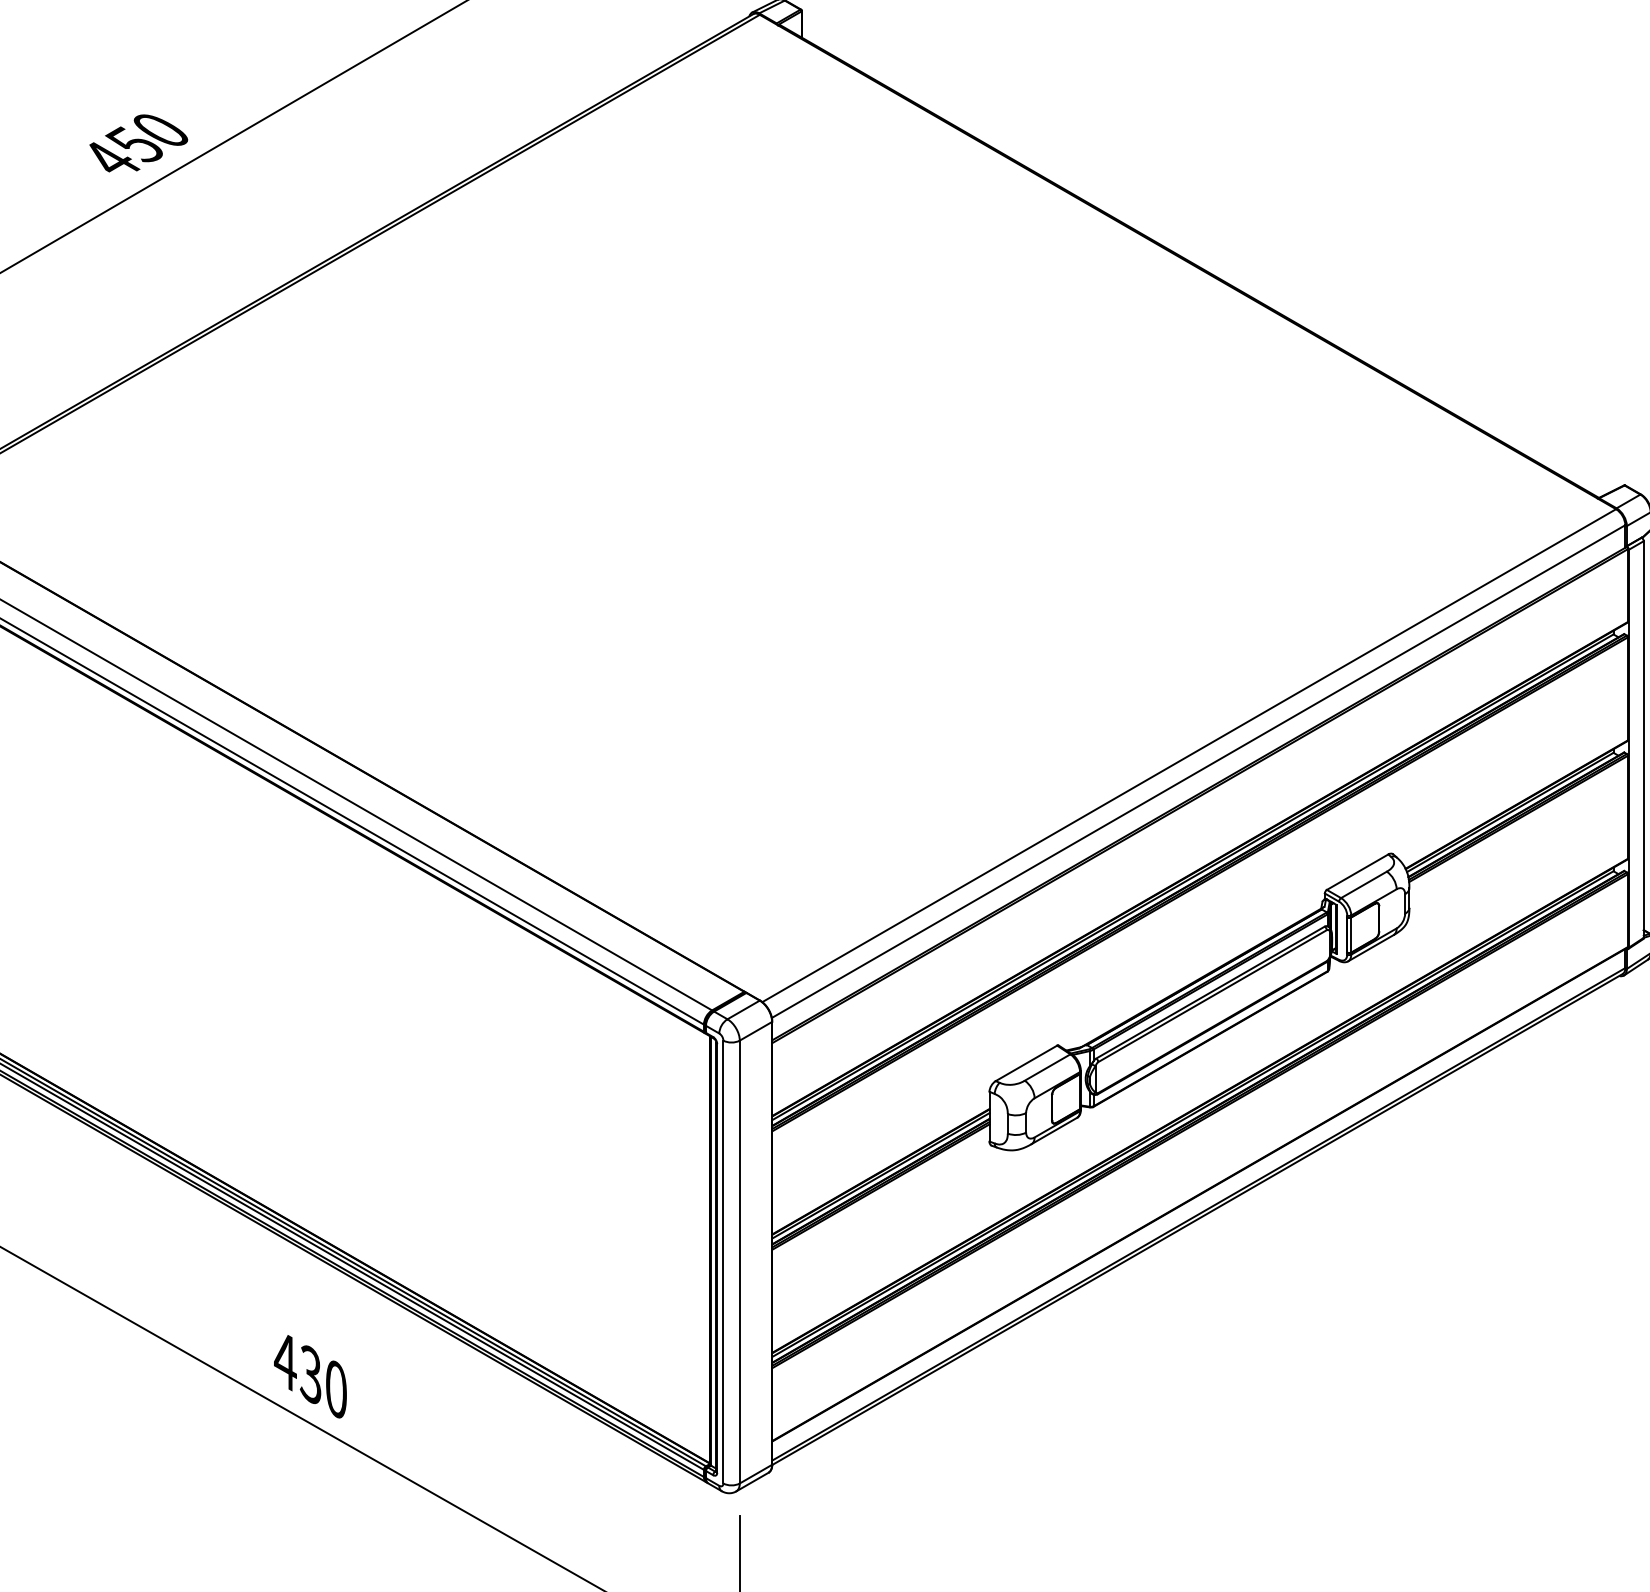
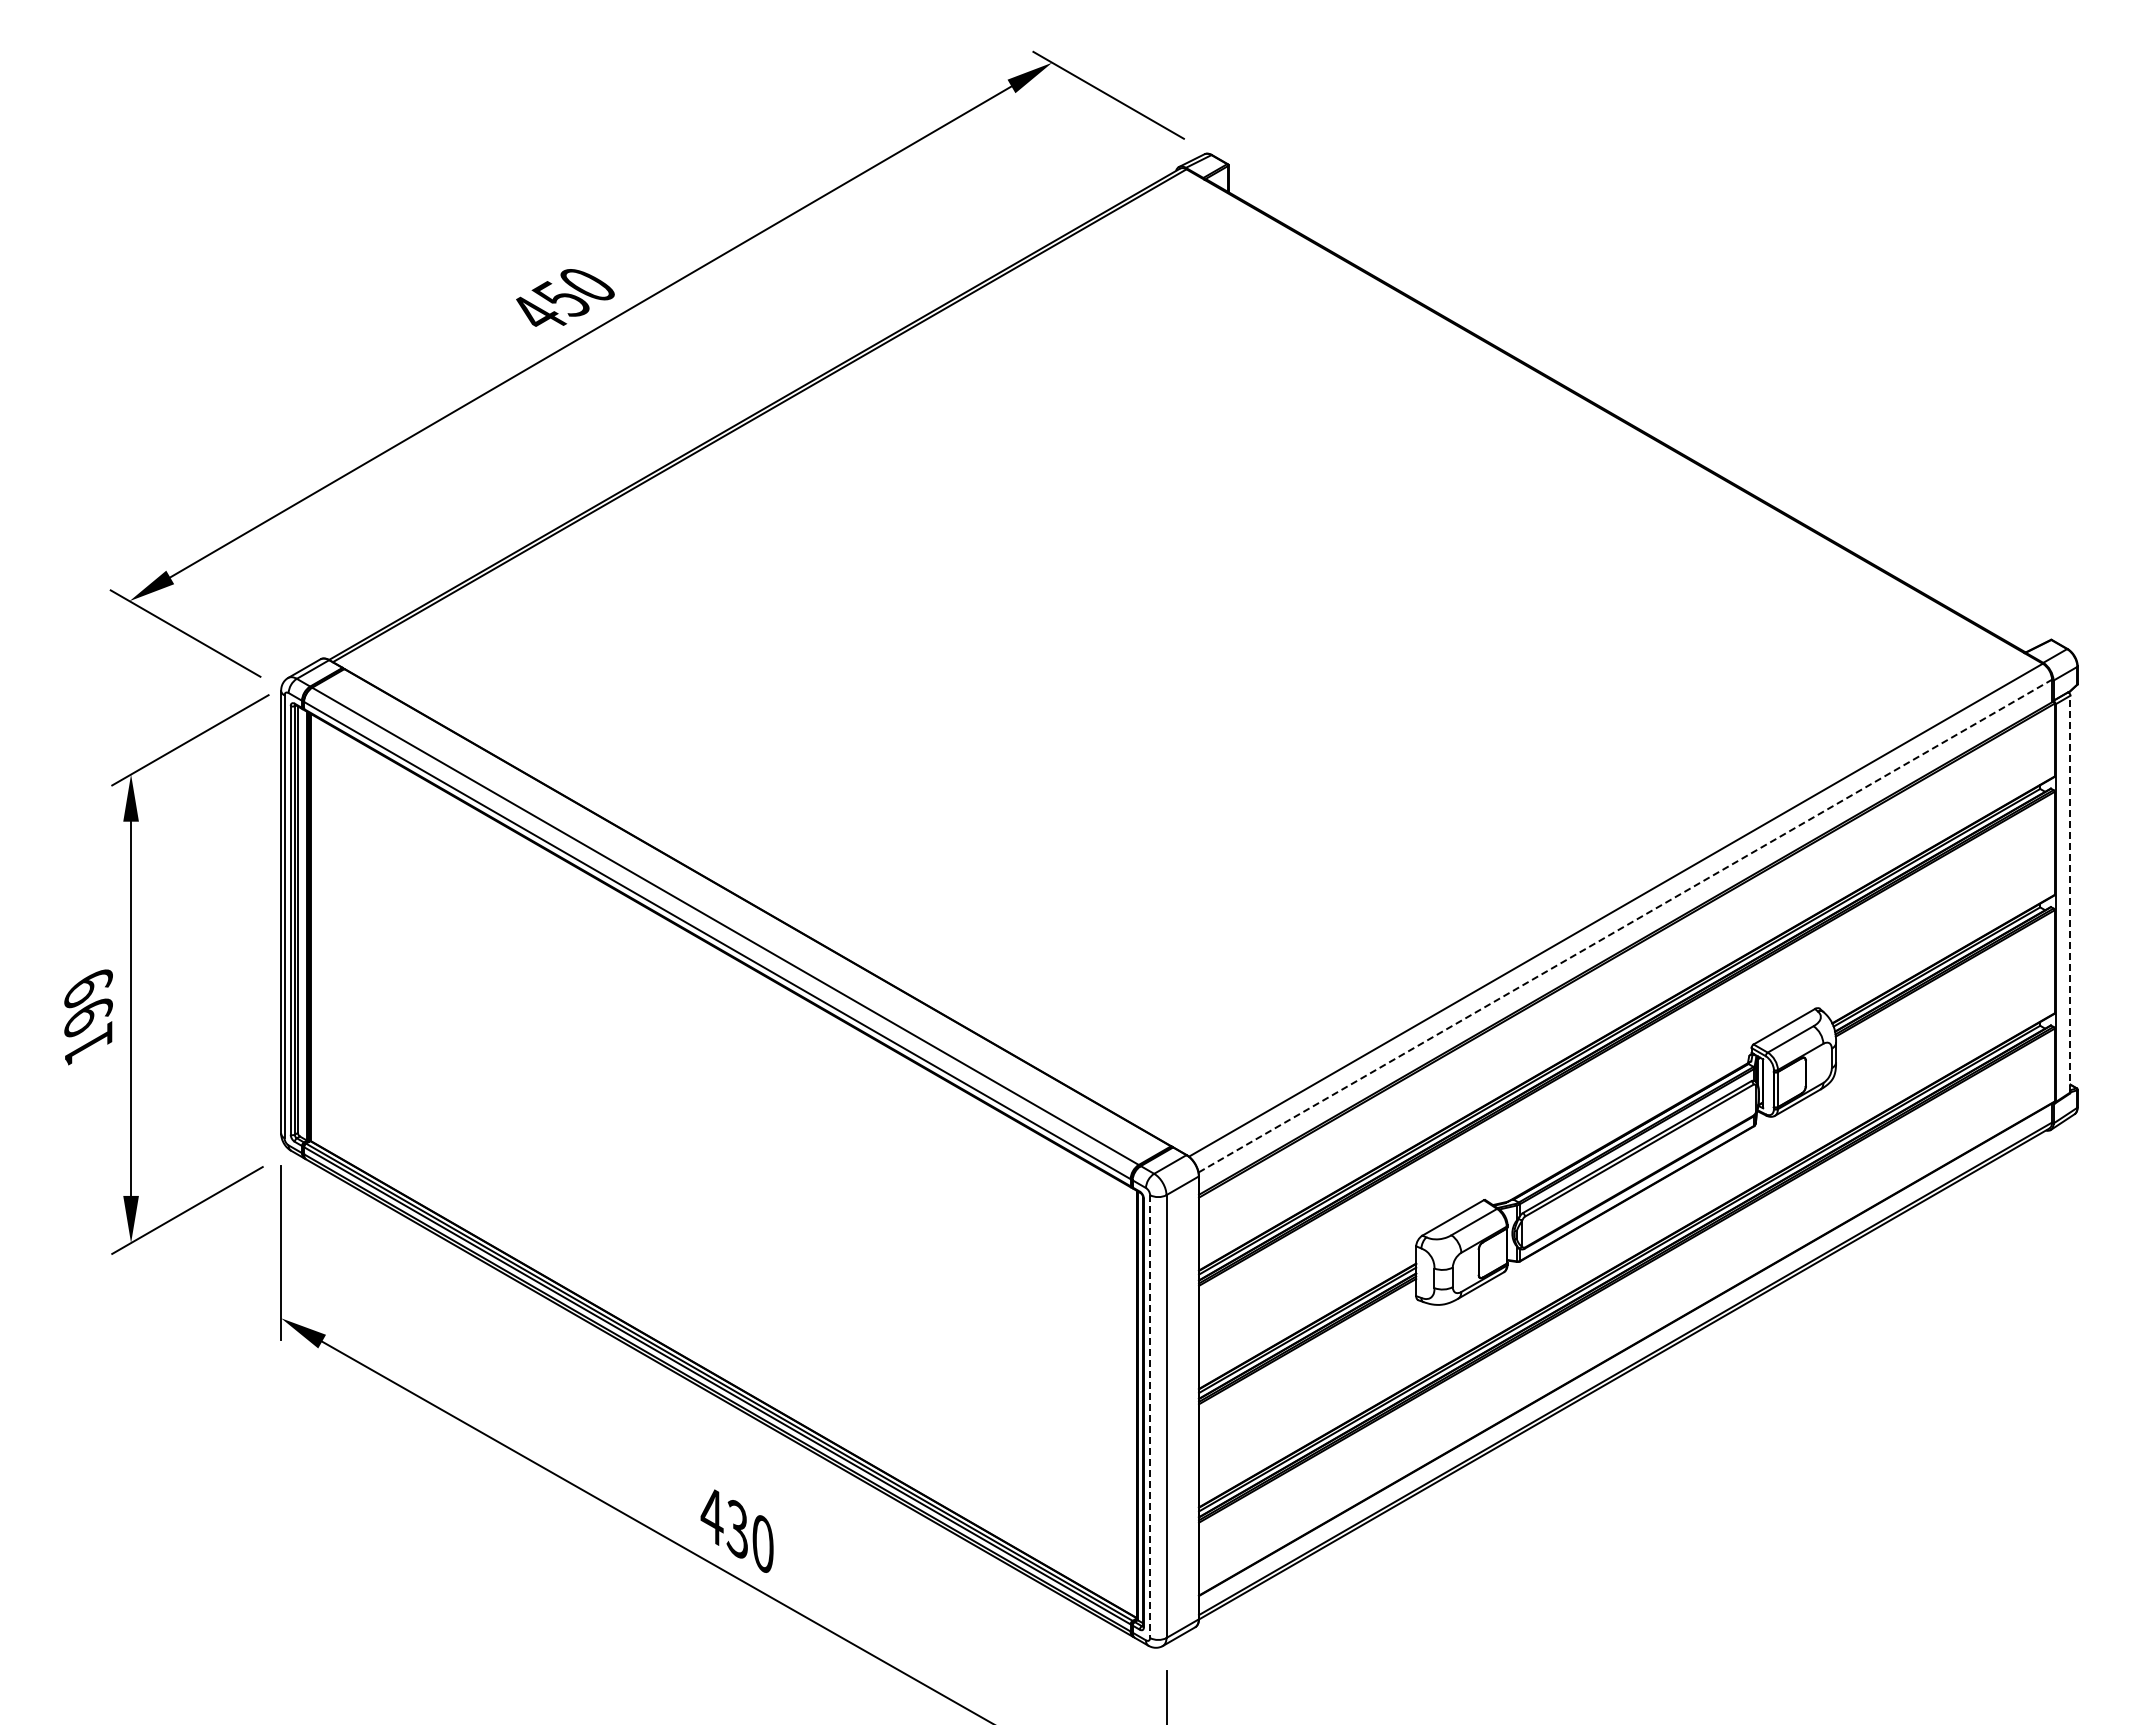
line: (1643, 738) -> (2070, 893), solid -> dashed
line: (1198, 771) -> (1625, 926), solid -> dashed
line: (723, 1262) -> (1150, 1417), solid -> dashed

